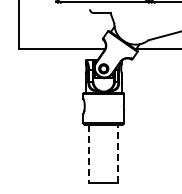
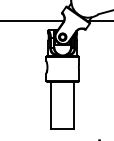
line: (118, 153) -> (74, 105), dashed -> solid
line: (89, 154) -> (51, 106), dashed -> solid

